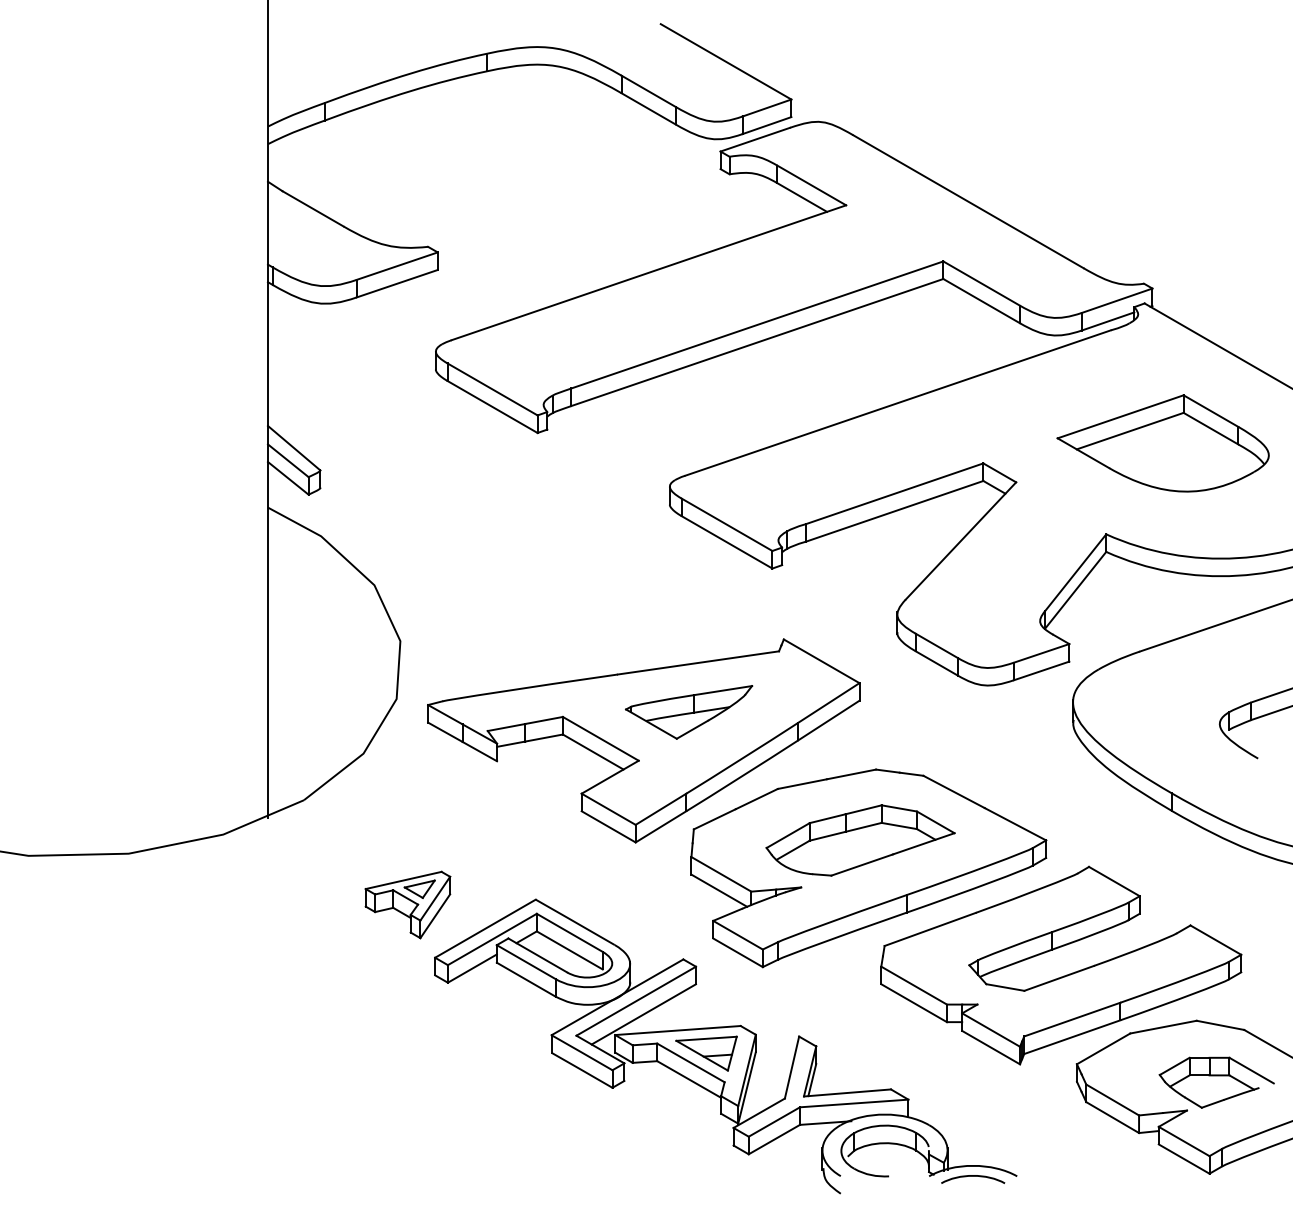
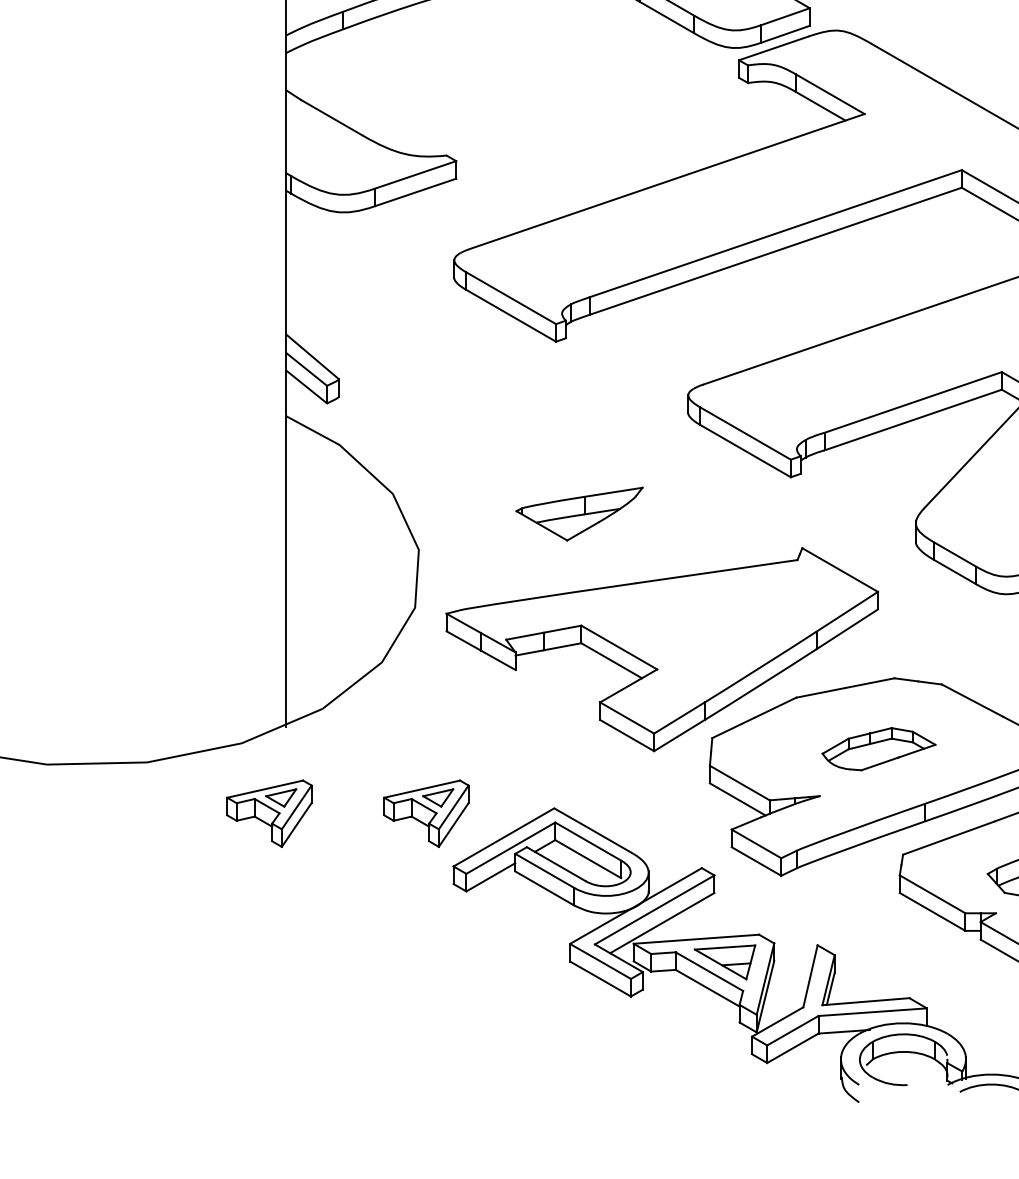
part: (688, 712) -> (578, 514), moved
part: (860, 840) -> (878, 749), size x0.6
part: (250, 904) -> (268, 813), added

